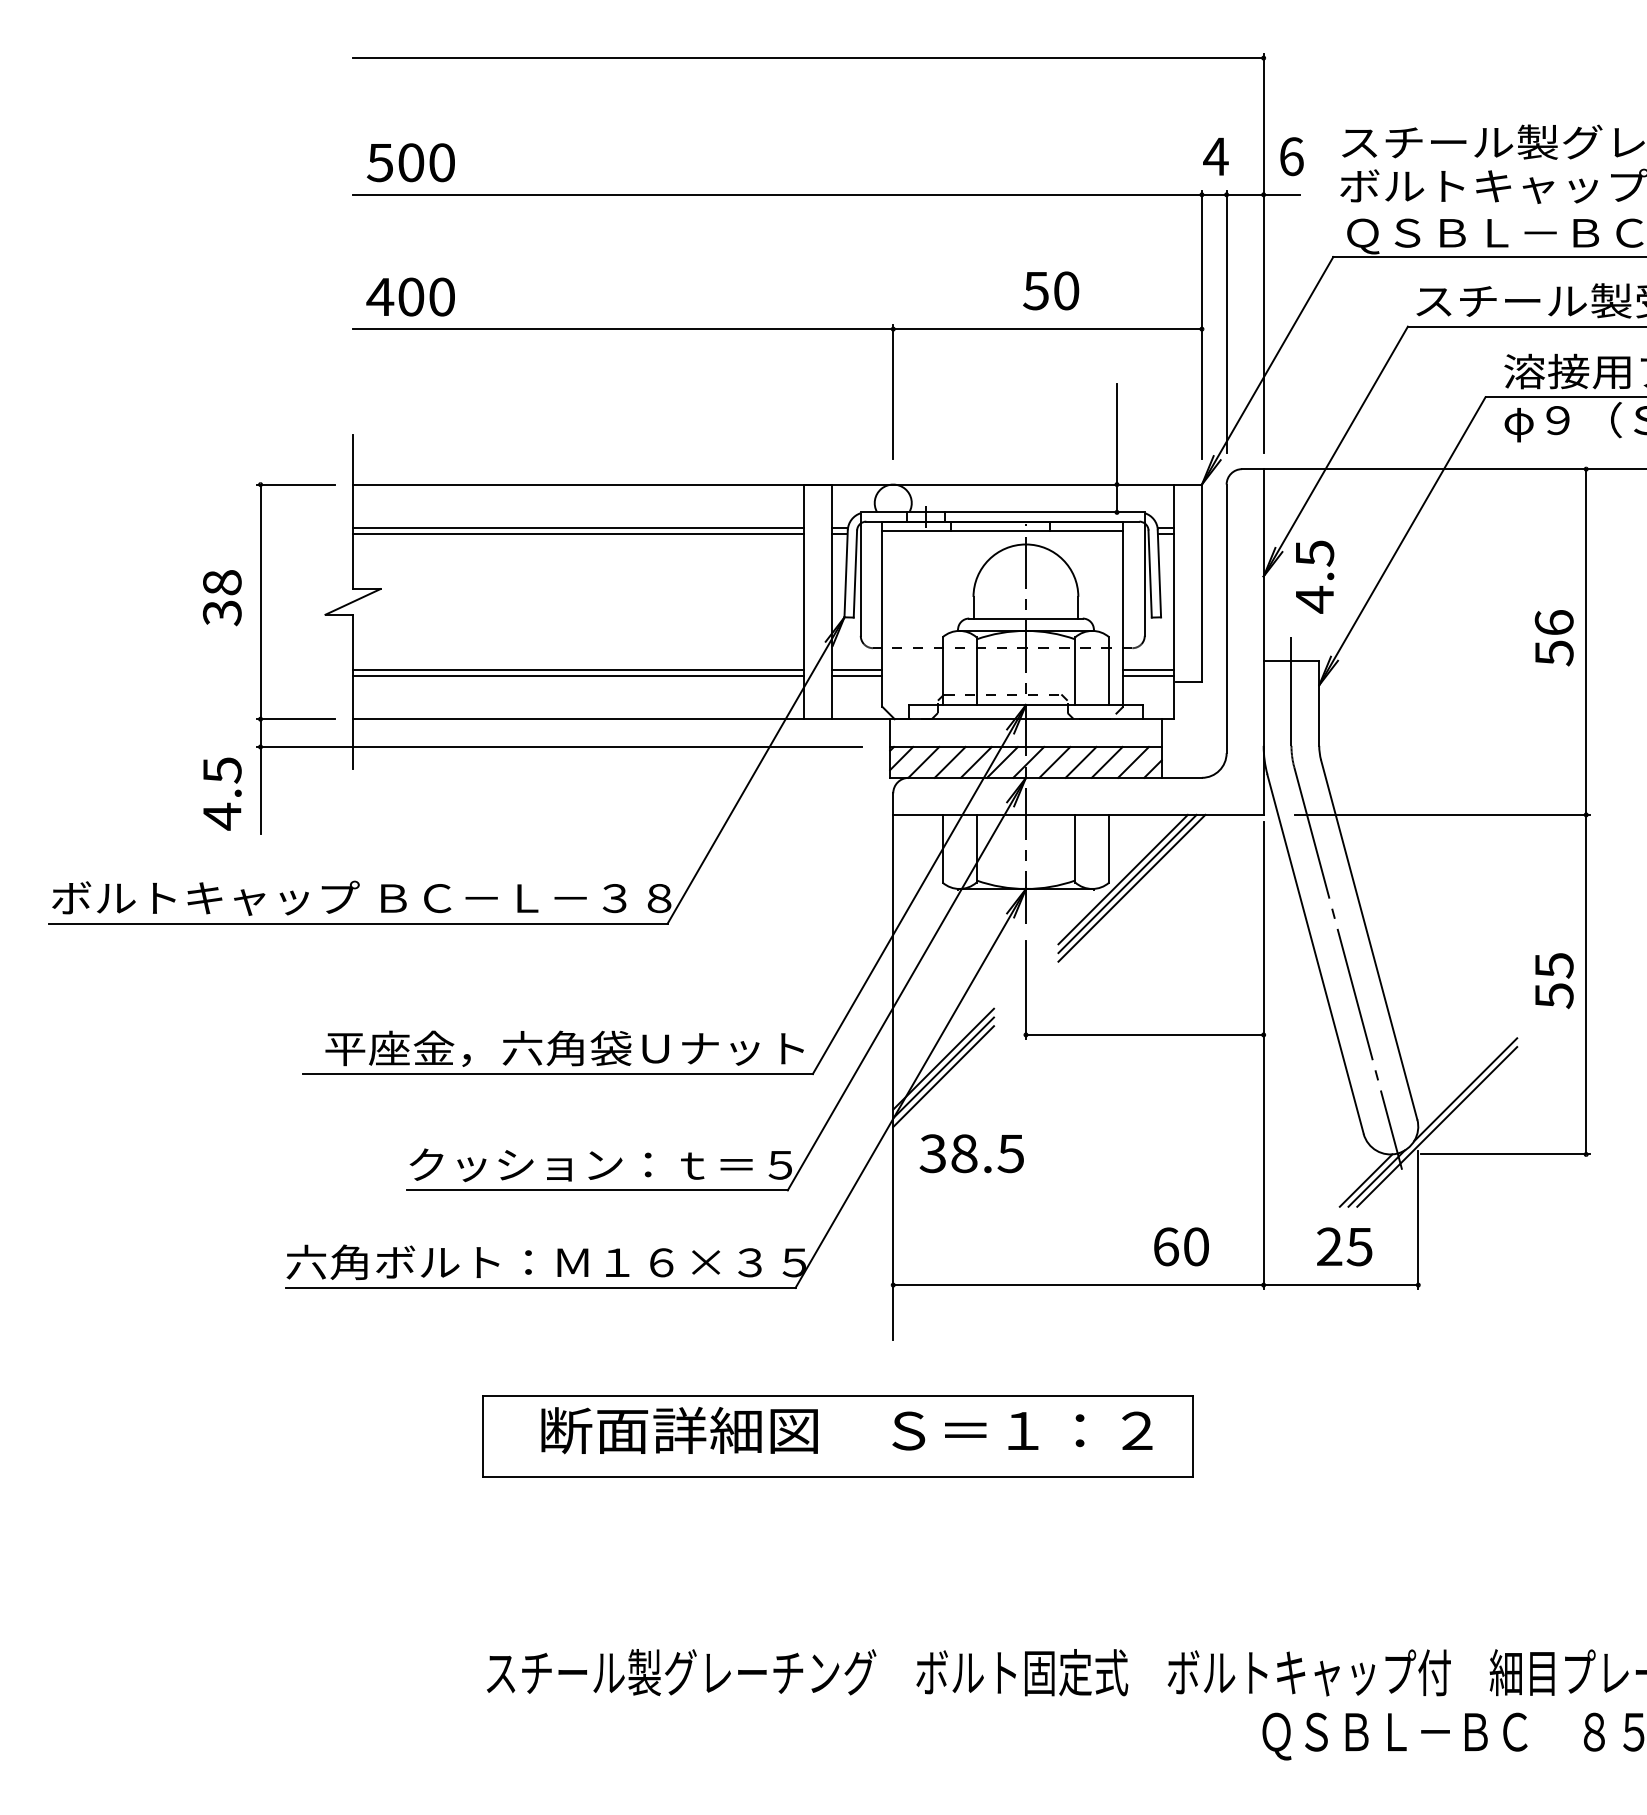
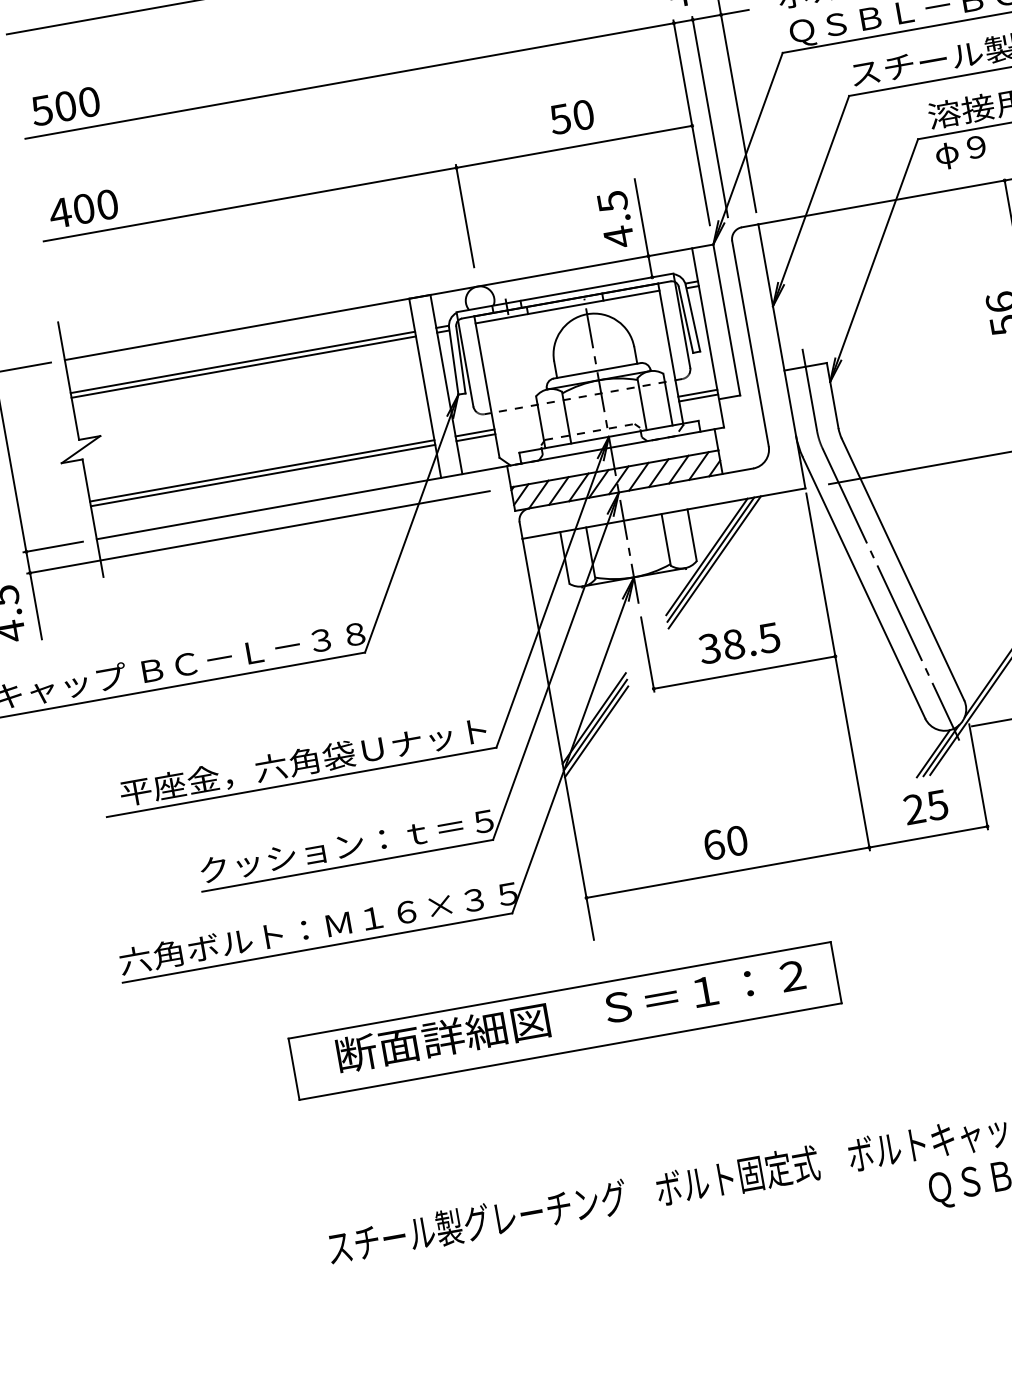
text: (1315, 576) -> (616, 219), moved
text: (971, 1153) -> (739, 643), moved
text: (1181, 1246) -> (725, 842), moved

